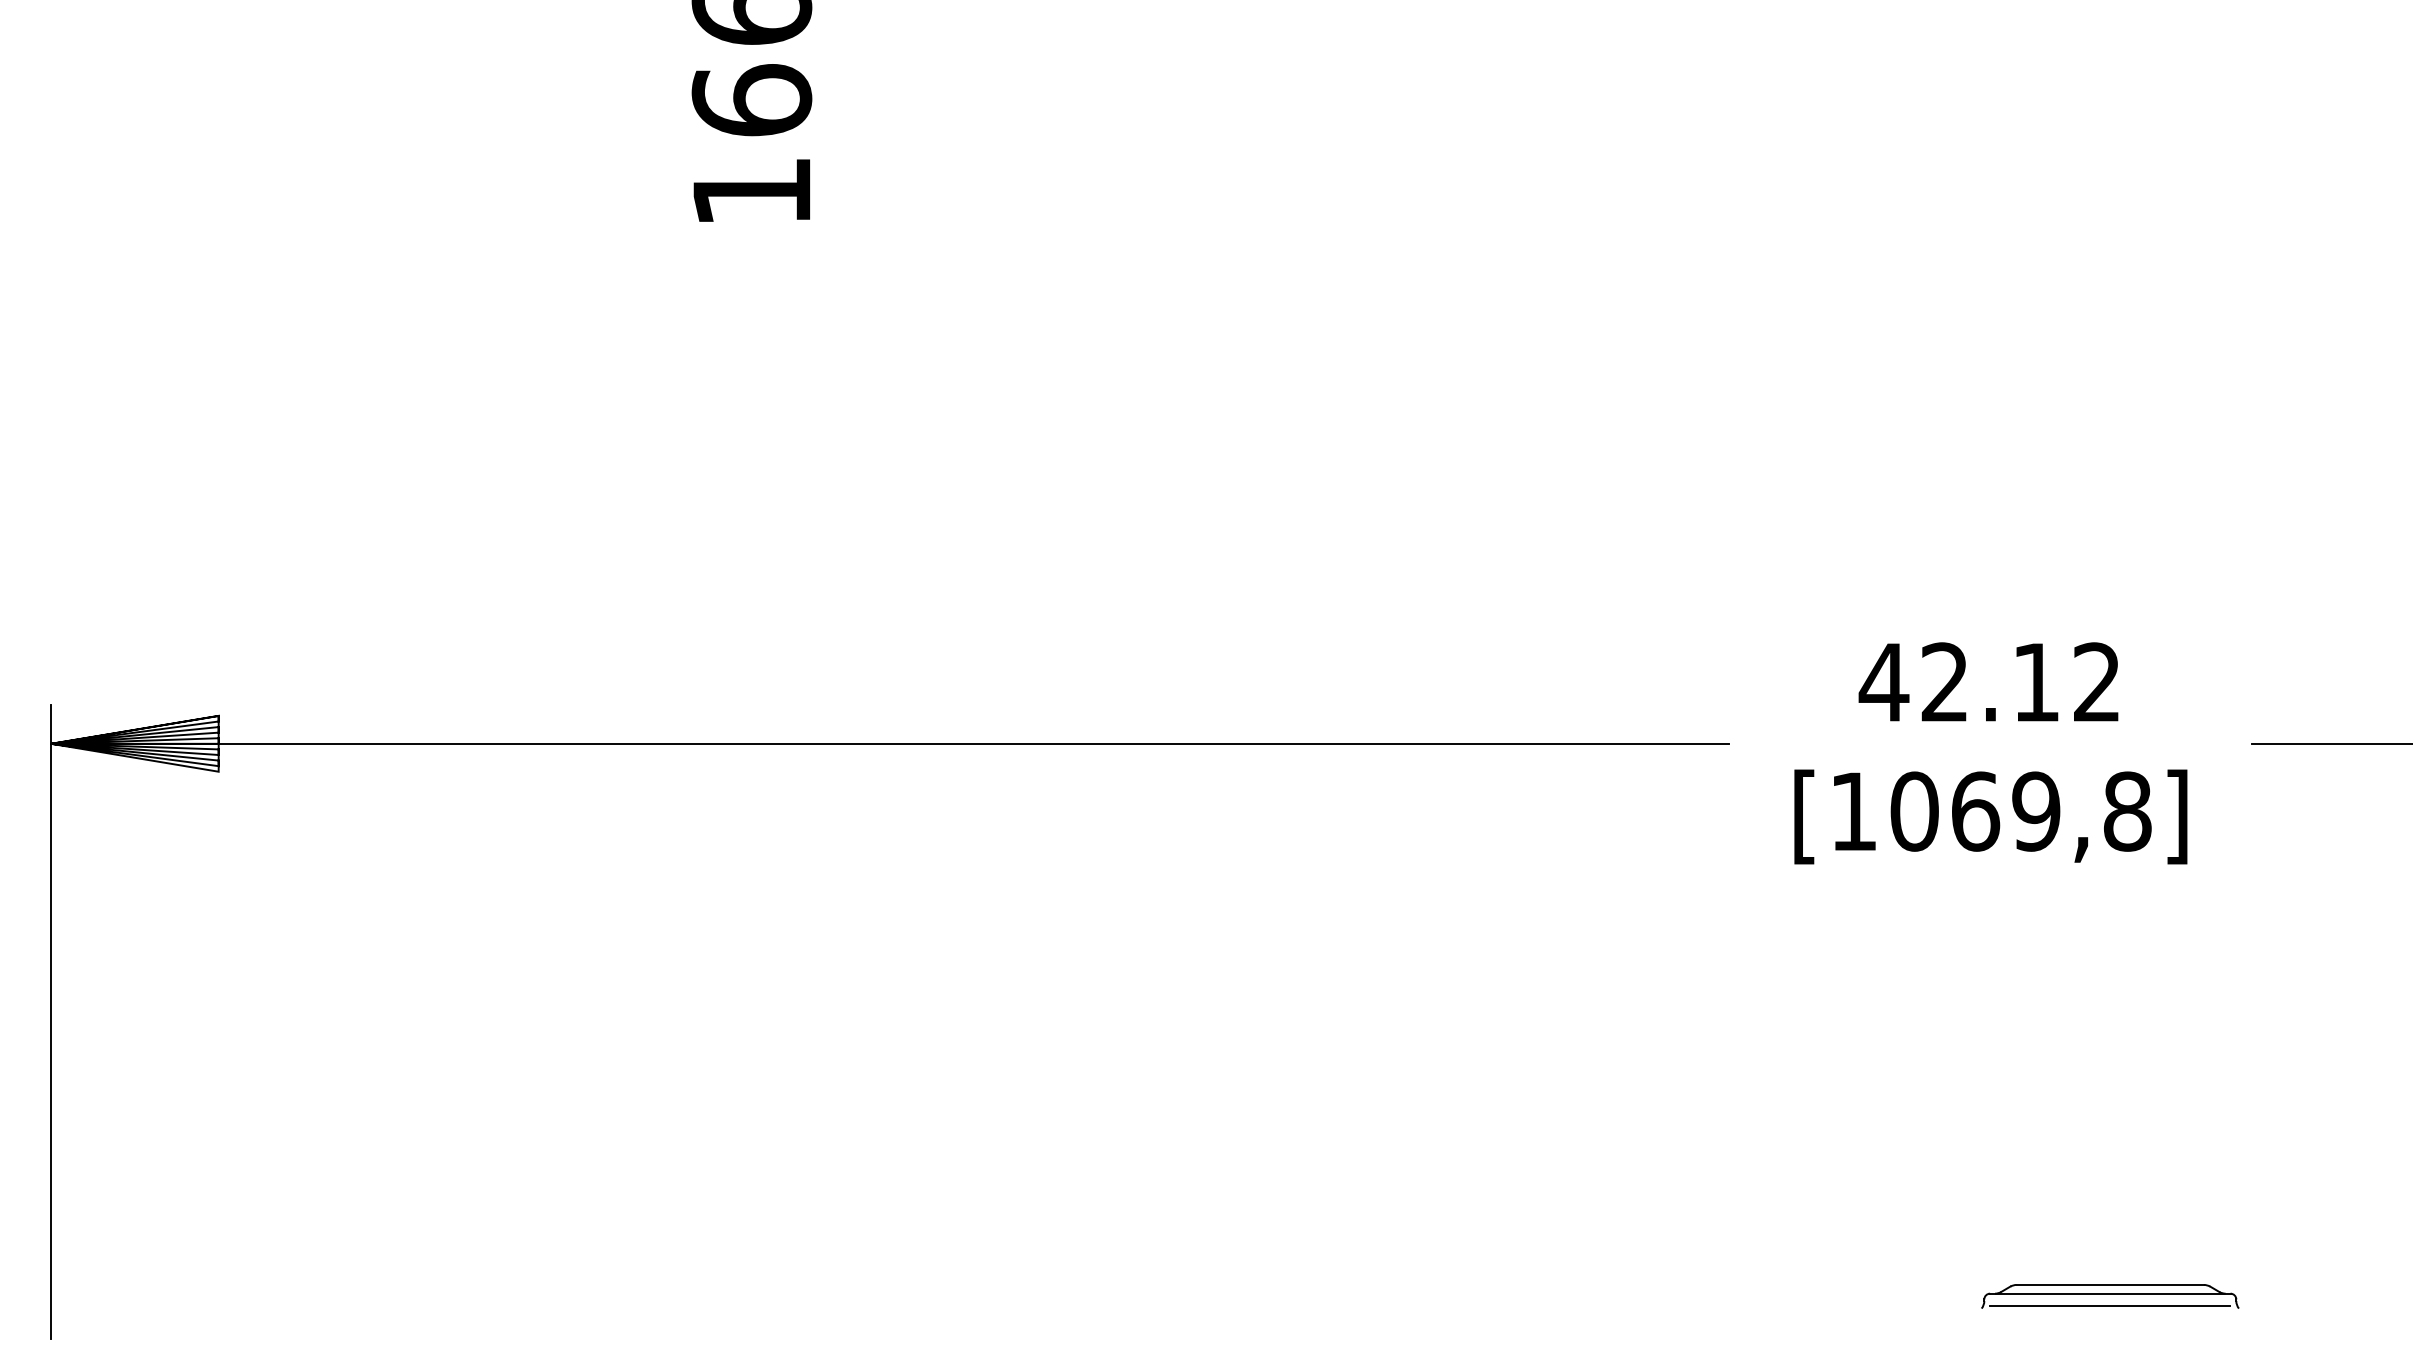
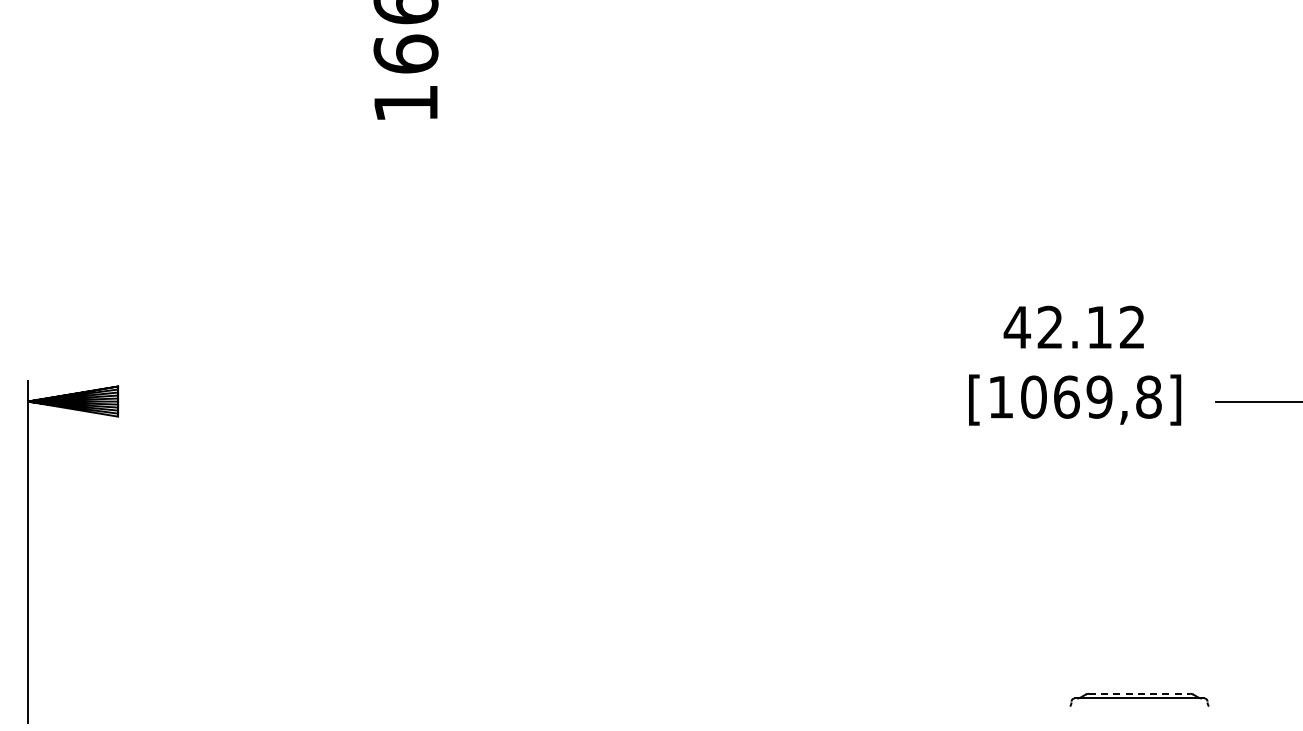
line: (889, 743) -> (480, 401), removed
text: (1991, 752) -> (1075, 365), moved
line: (2110, 1284) -> (1139, 693), solid -> dashed
line: (2110, 1306) -> (1139, 705), removed

